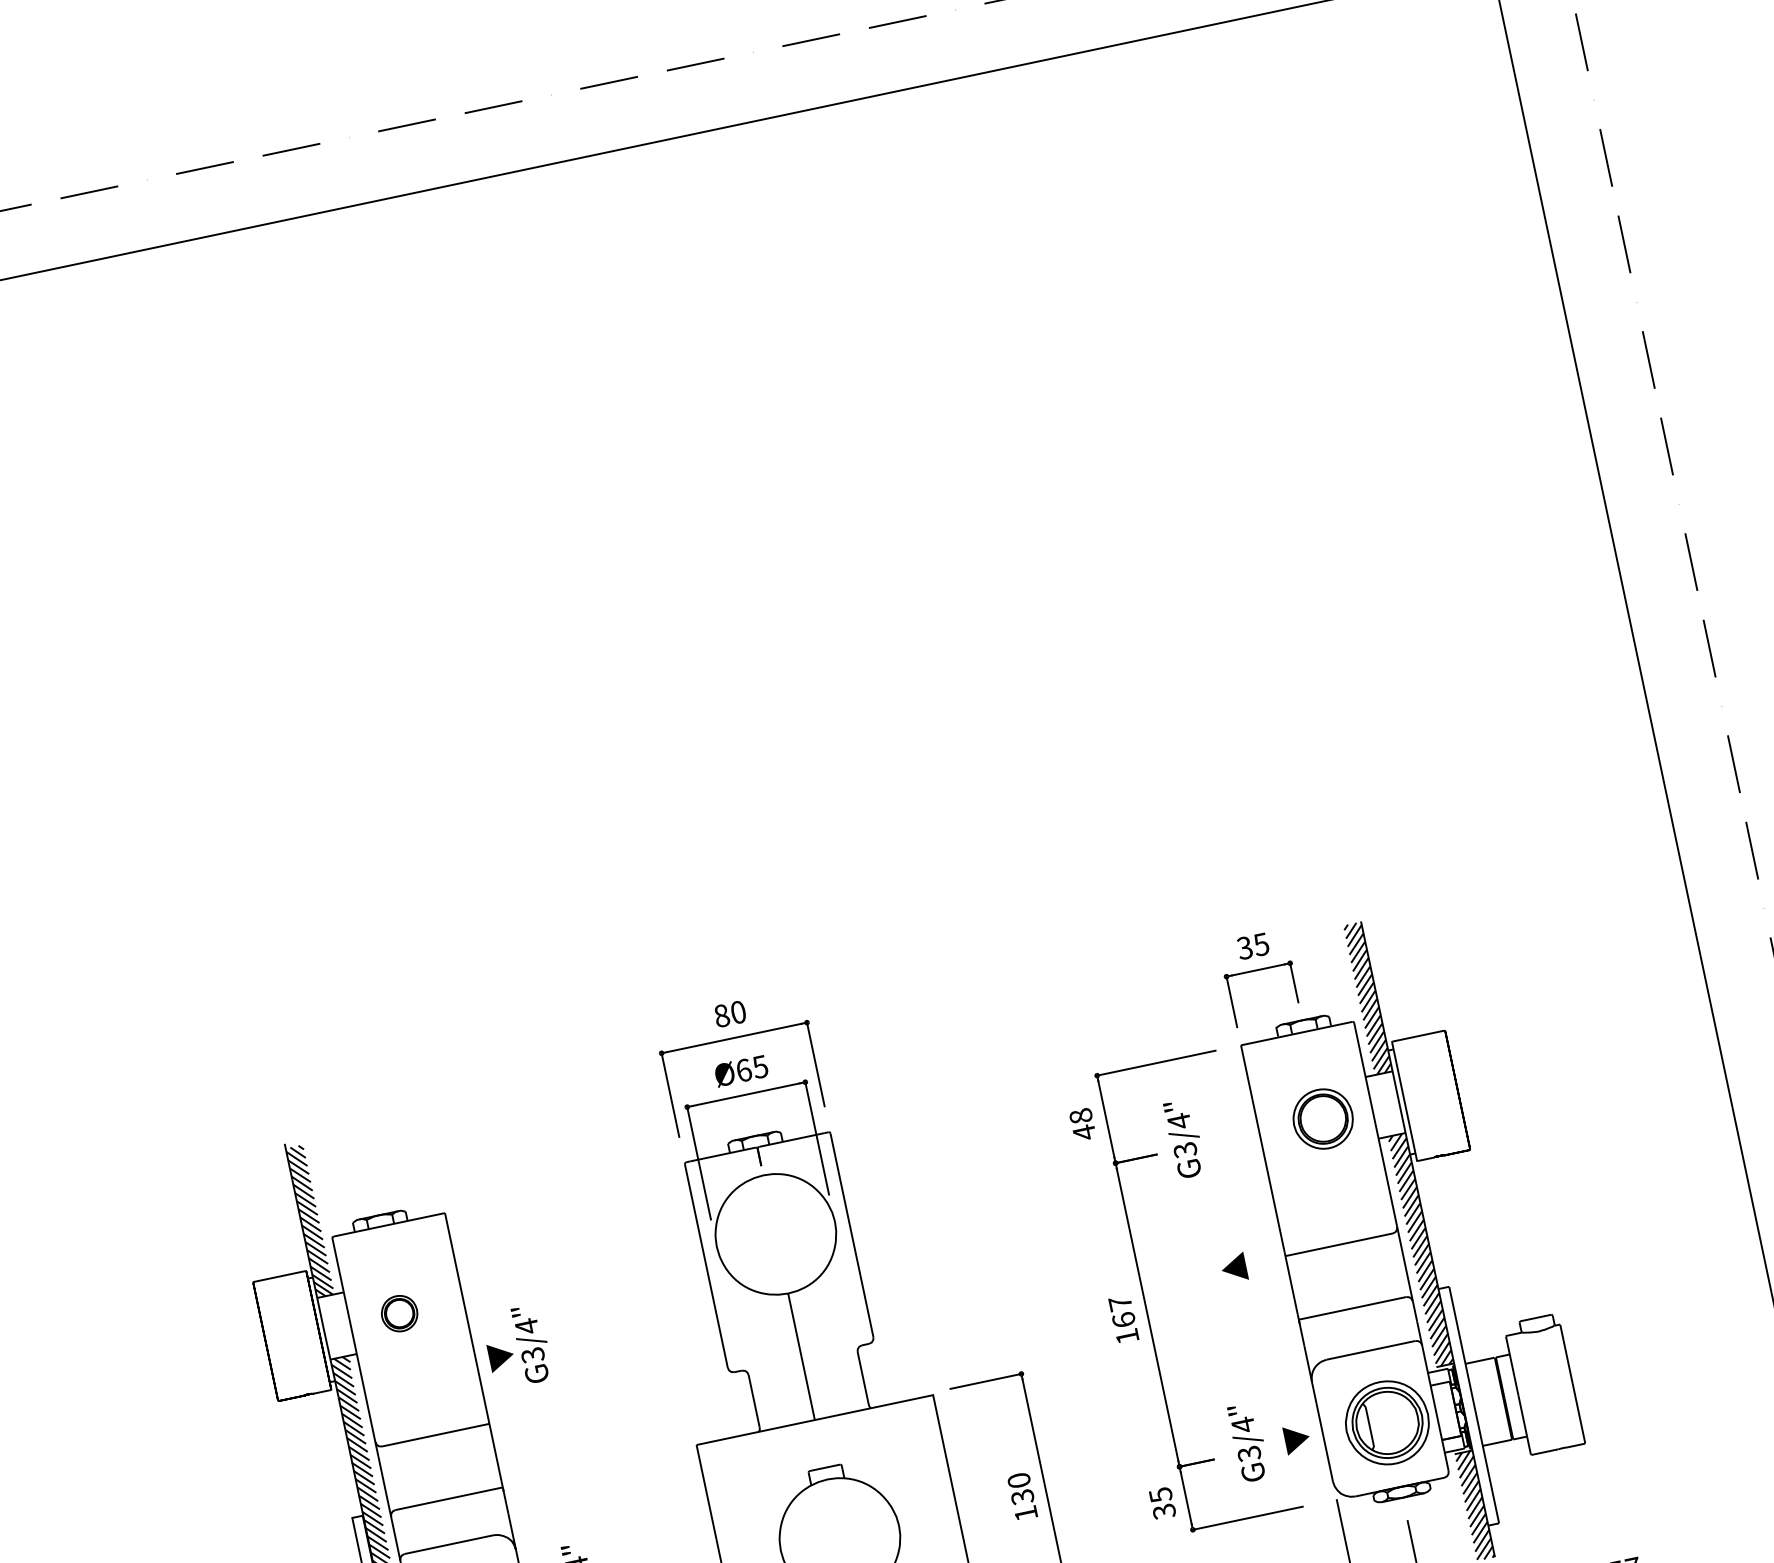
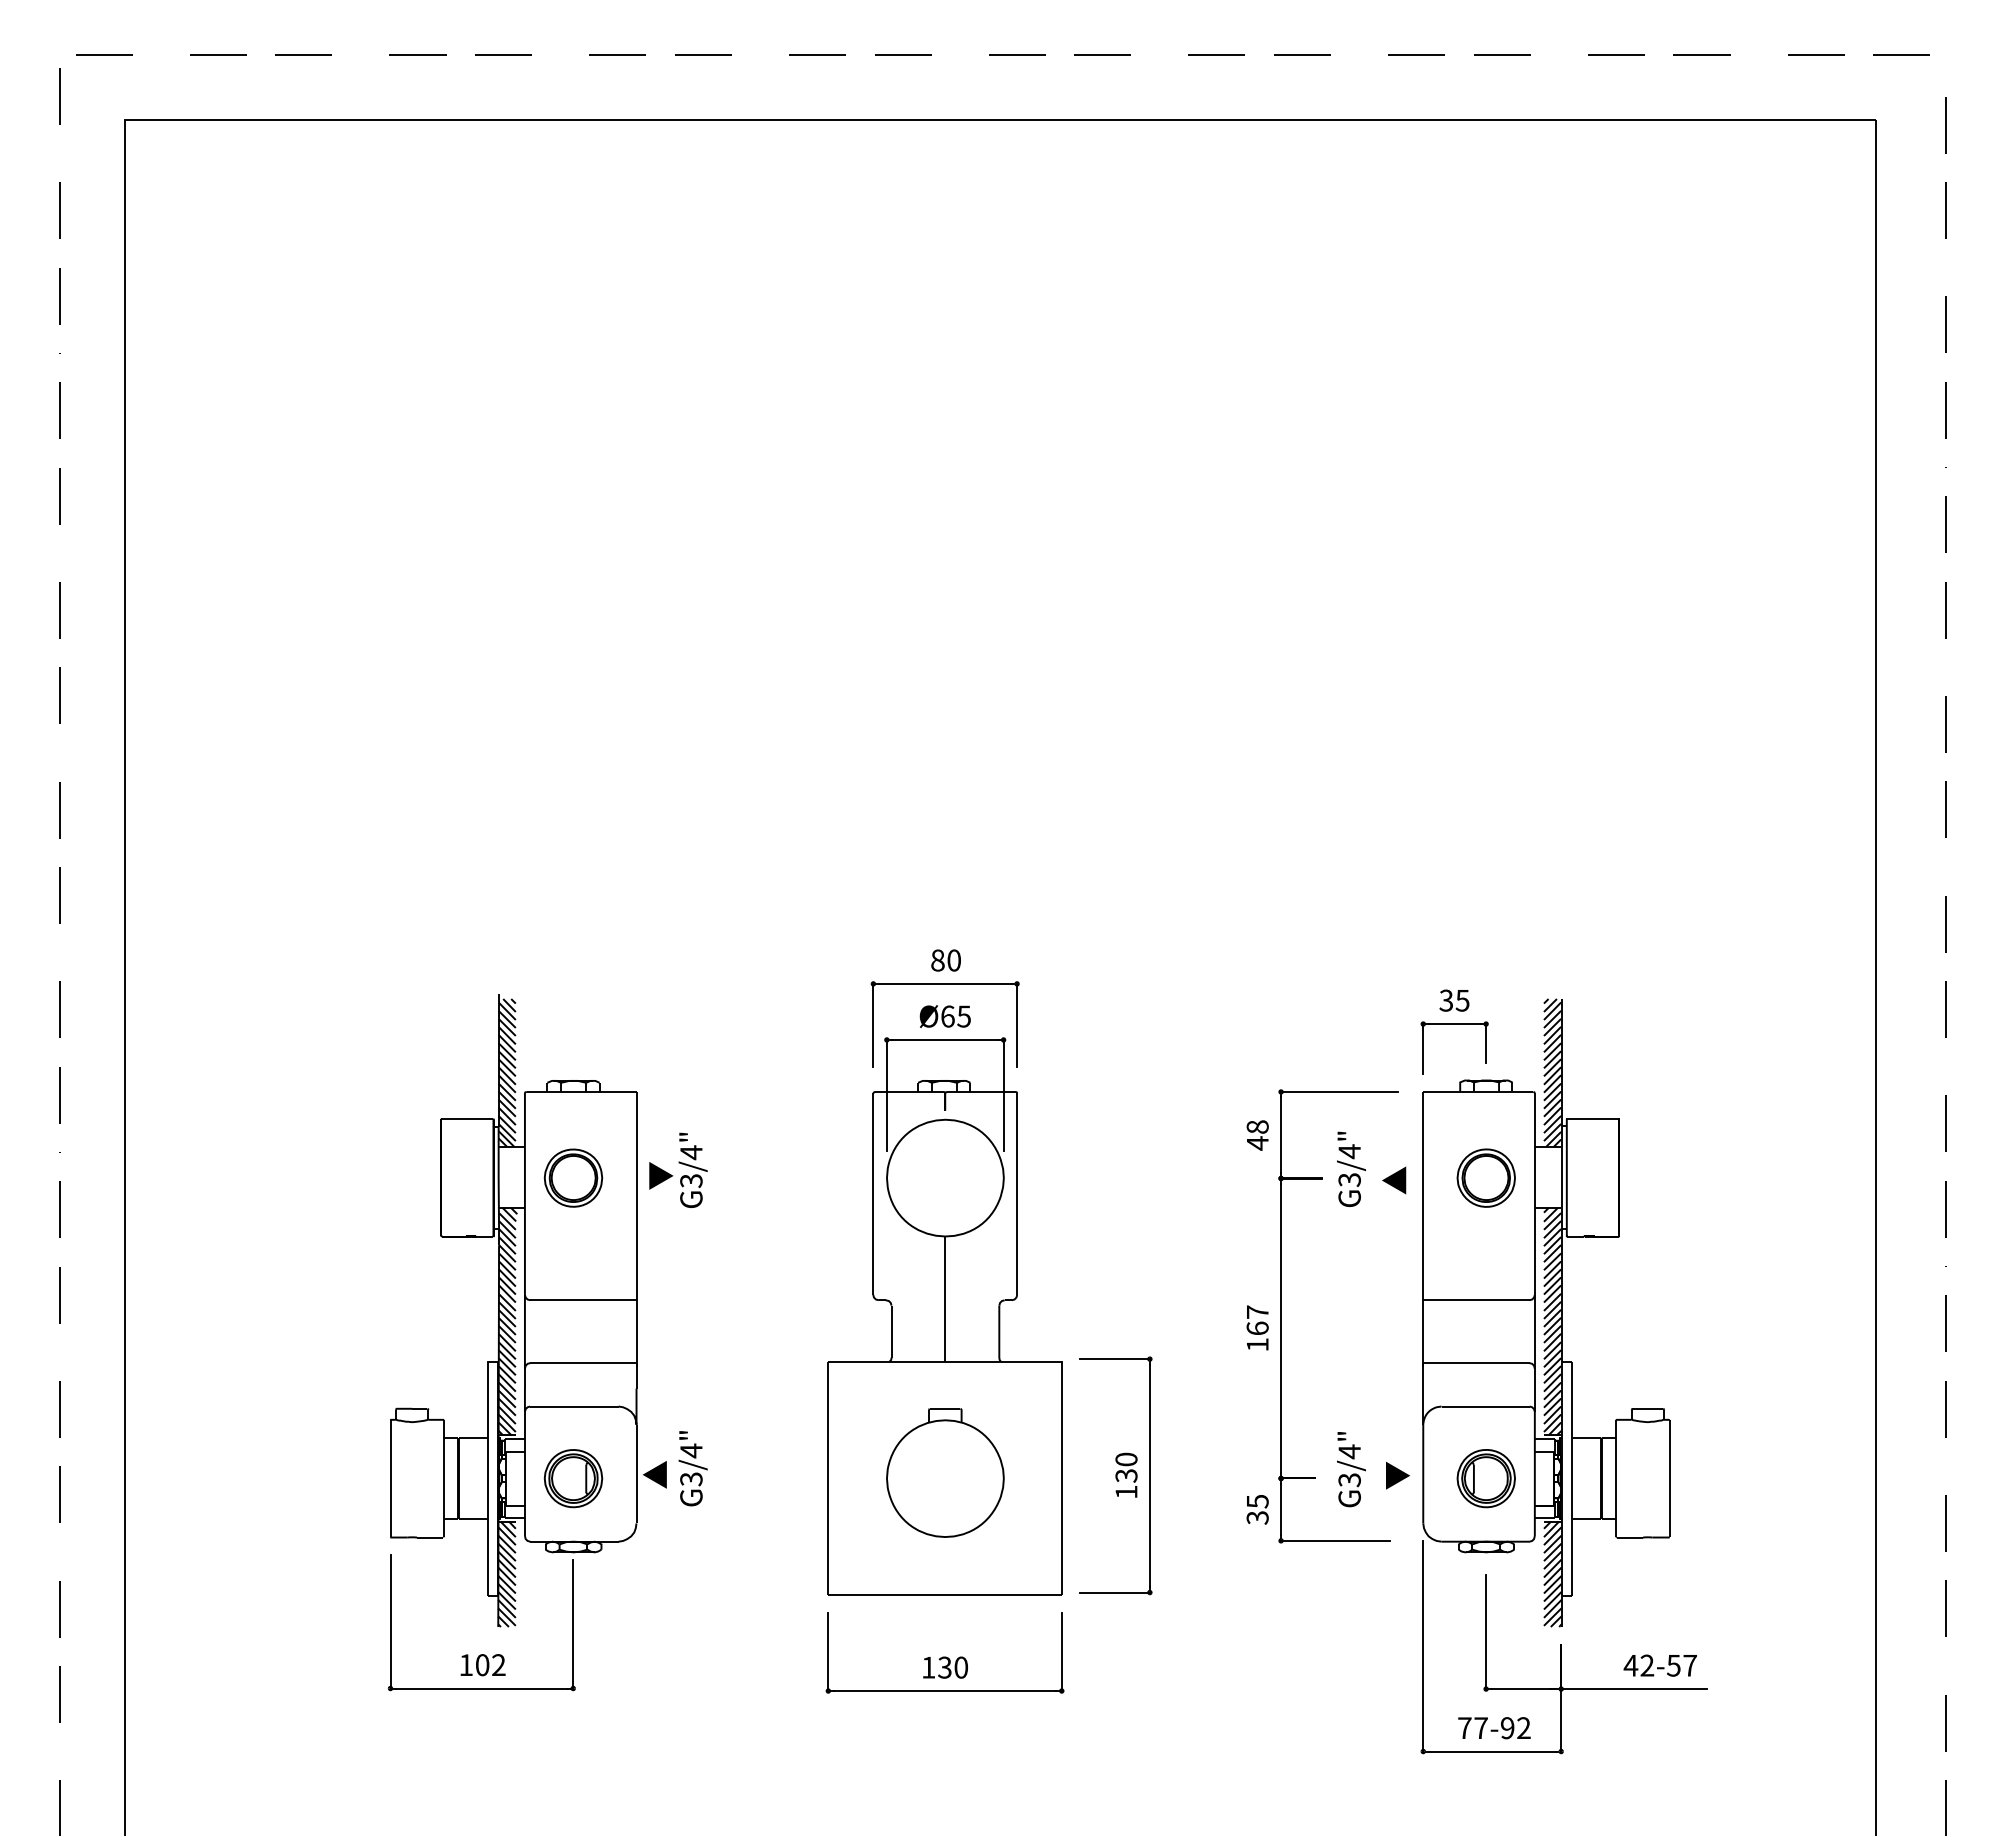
text: (1234, 1268) -> (1394, 1180), moved
part: (399, 1313) -> (573, 1177), size x1.67
text: (517, 1346) -> (678, 1169), moved
part: (1386, 1423) -> (1485, 1478), size x0.71

